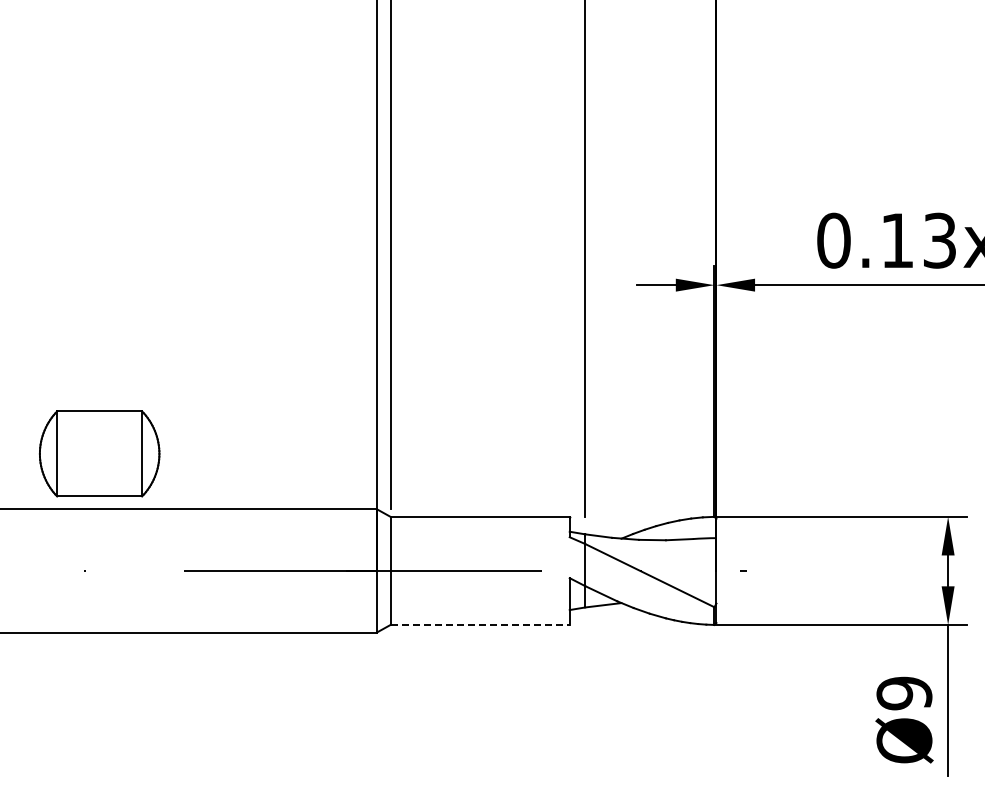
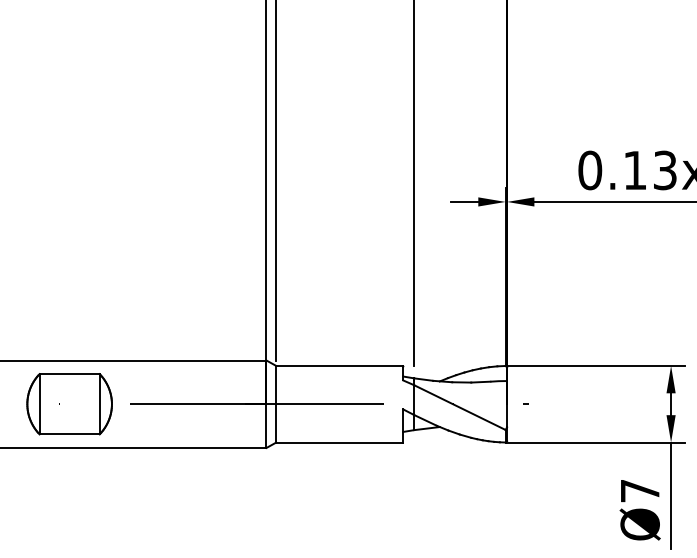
part: (99, 453) -> (69, 403), moved
line: (480, 624) -> (340, 442), dashed -> solid
text: (904, 693) -> (640, 491), Ø9 -> Ø7

